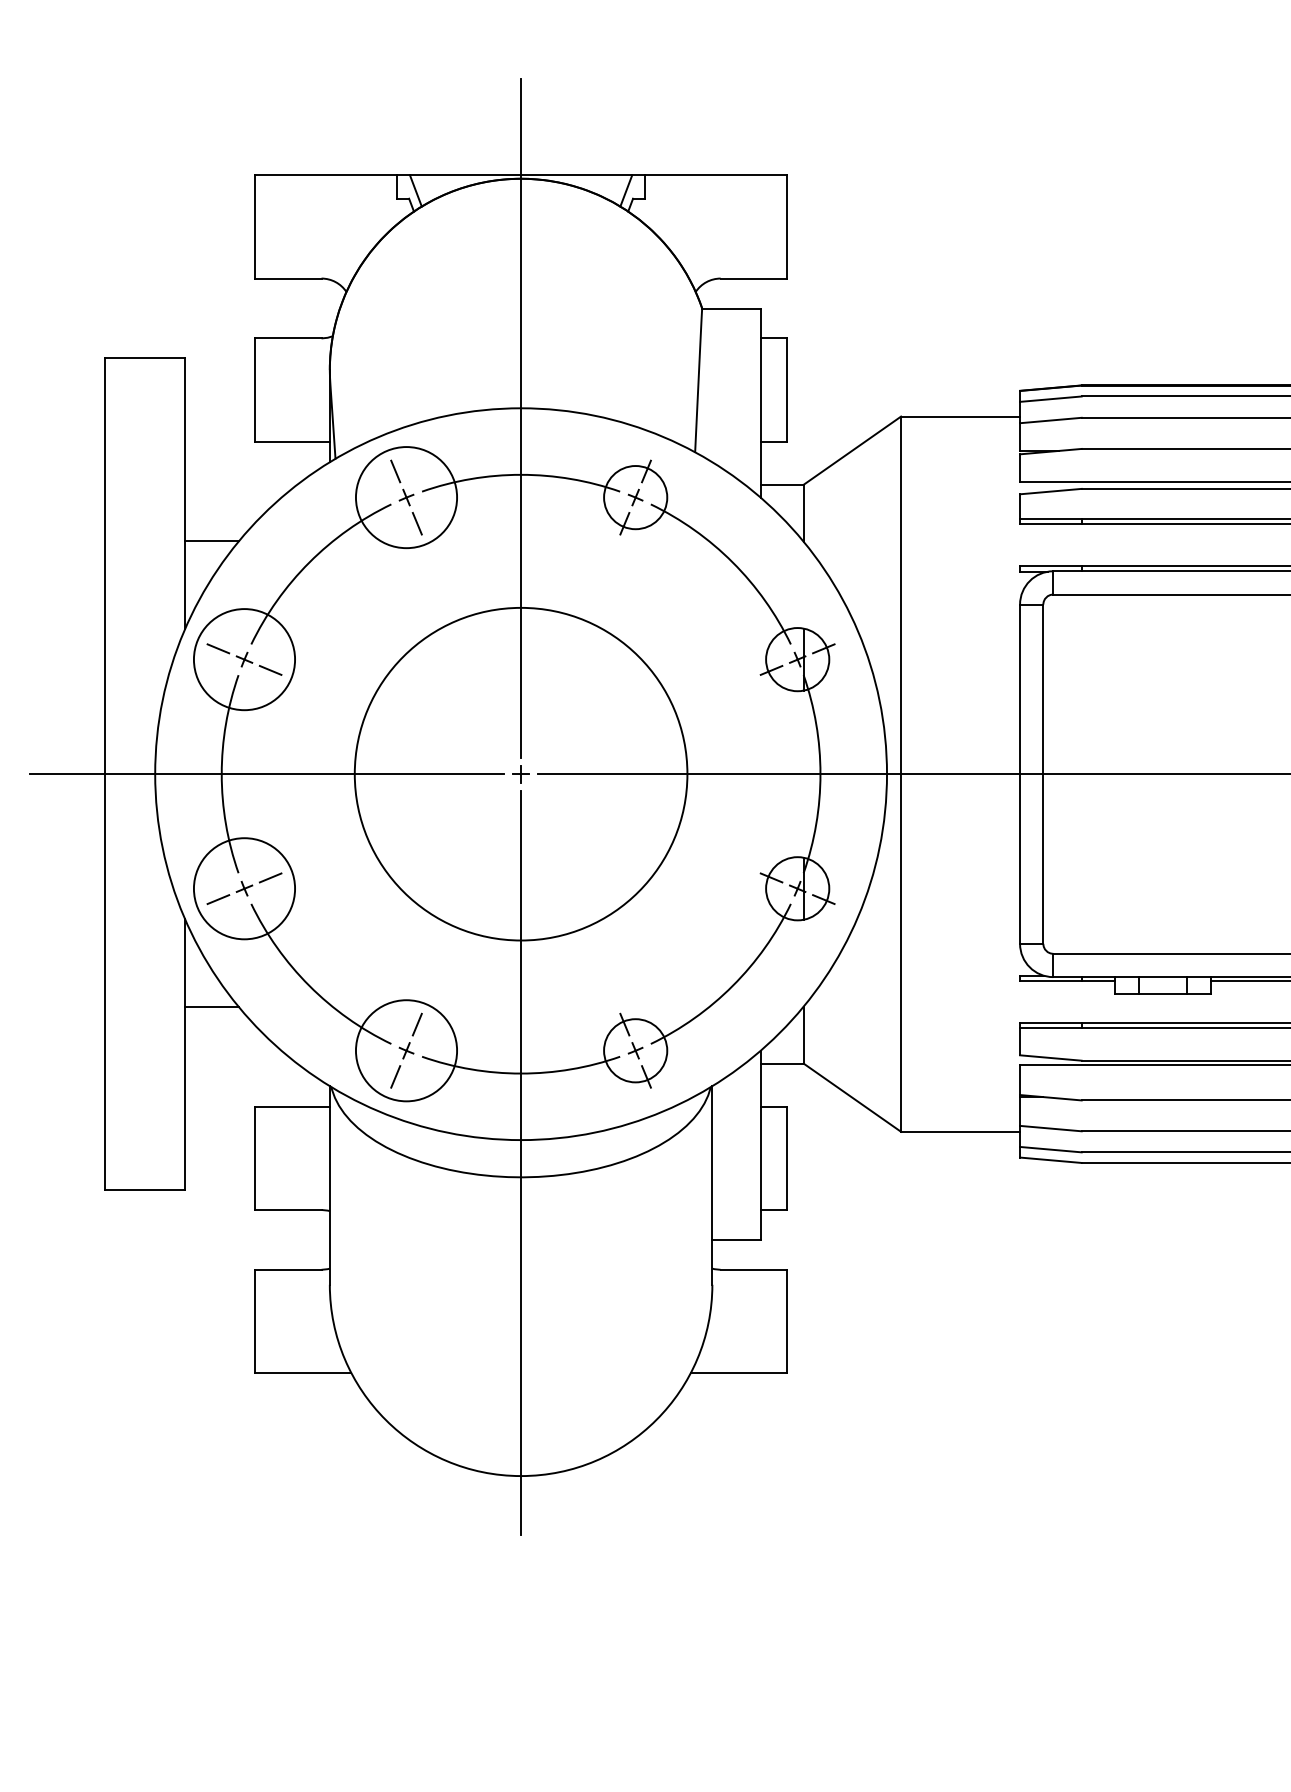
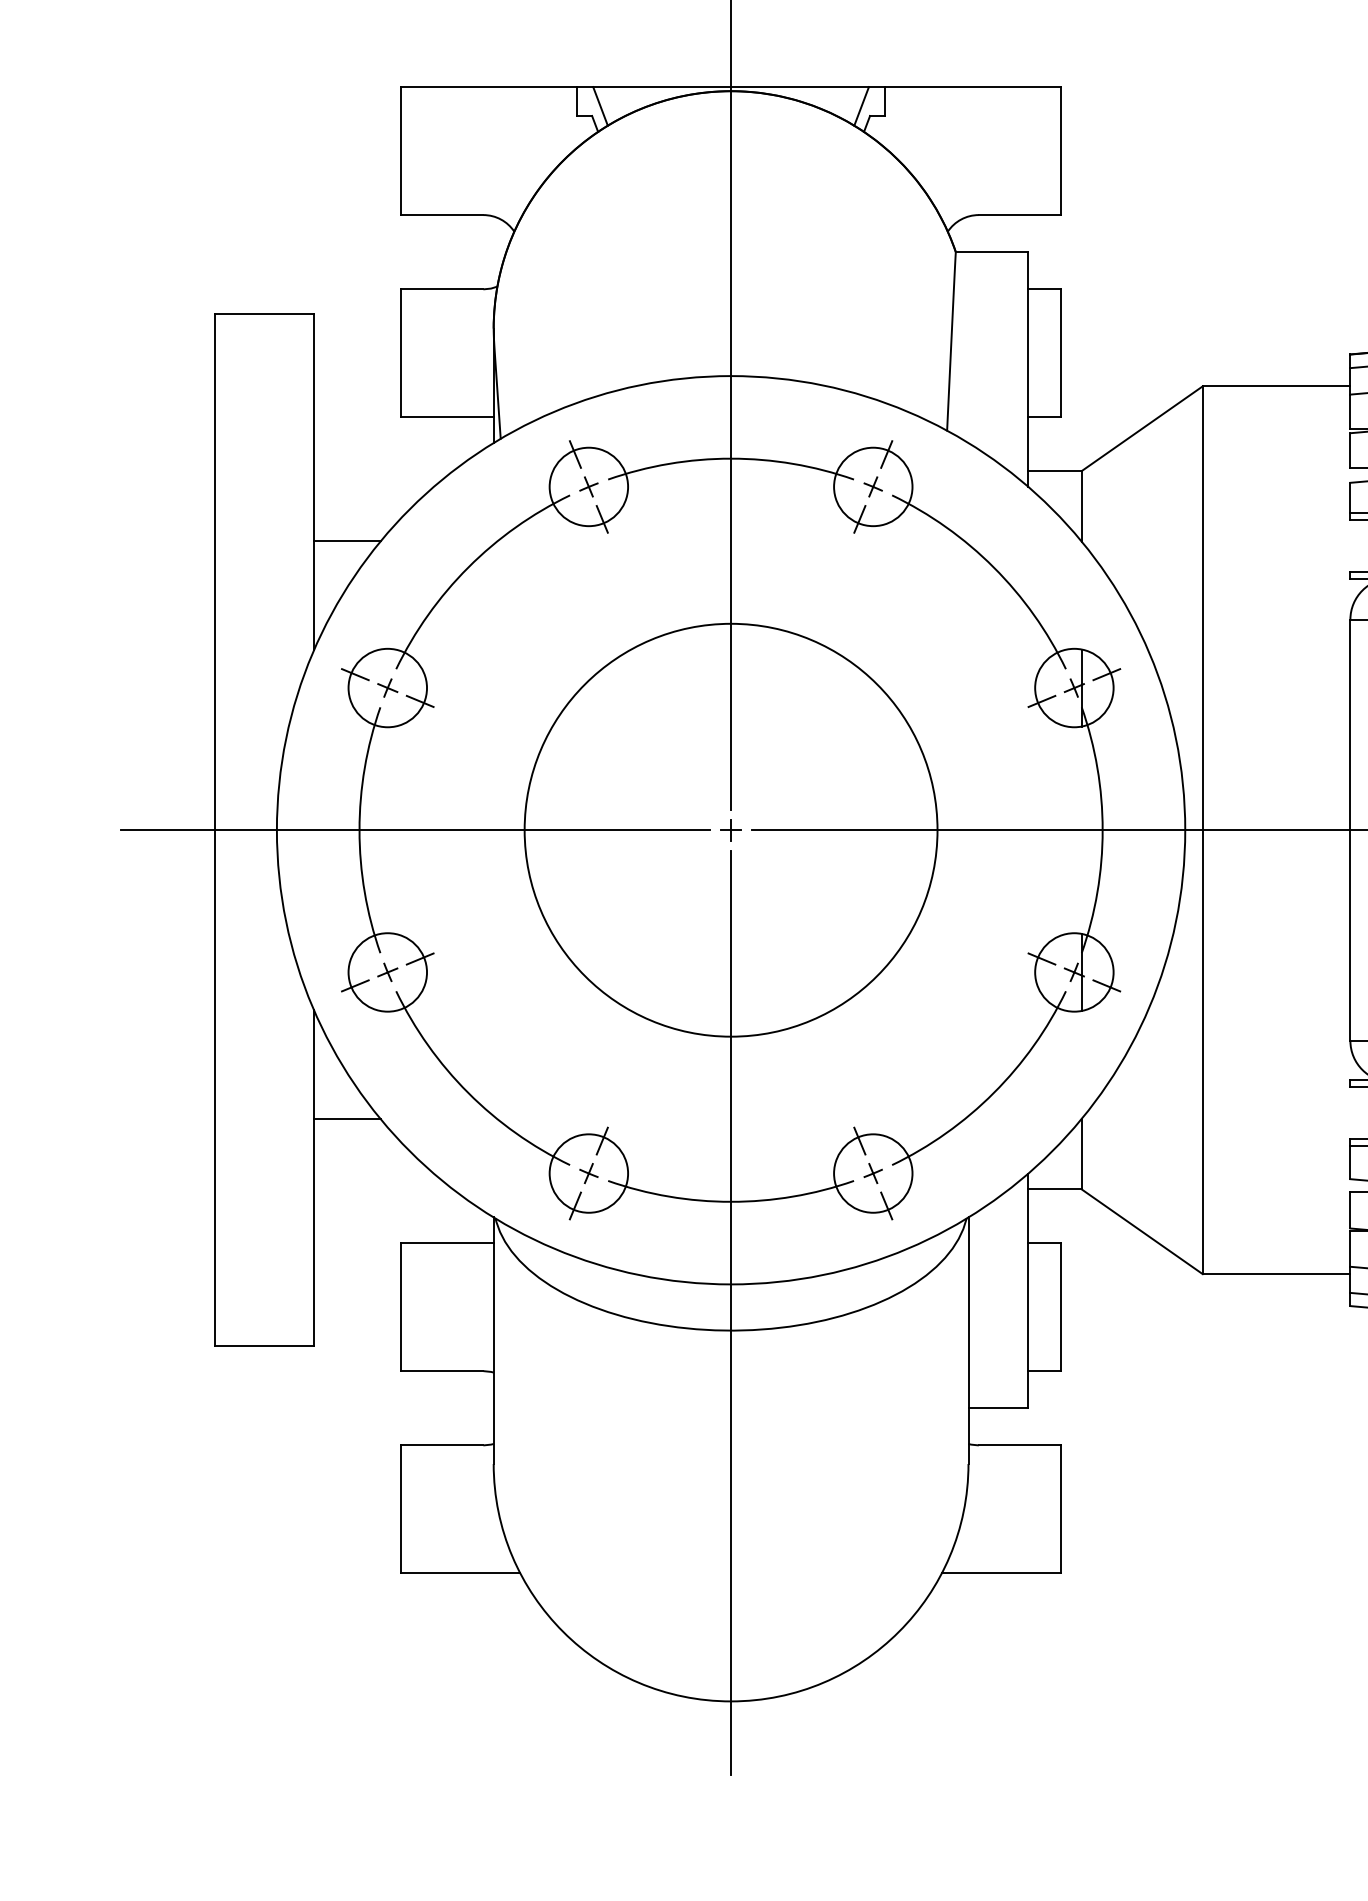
circle: (406, 497) -> (588, 486), size x0.62
circle: (244, 659) -> (387, 687), size x0.62
circle: (244, 888) -> (387, 972), size x0.62
circle: (406, 1050) -> (588, 1173), size x0.62

